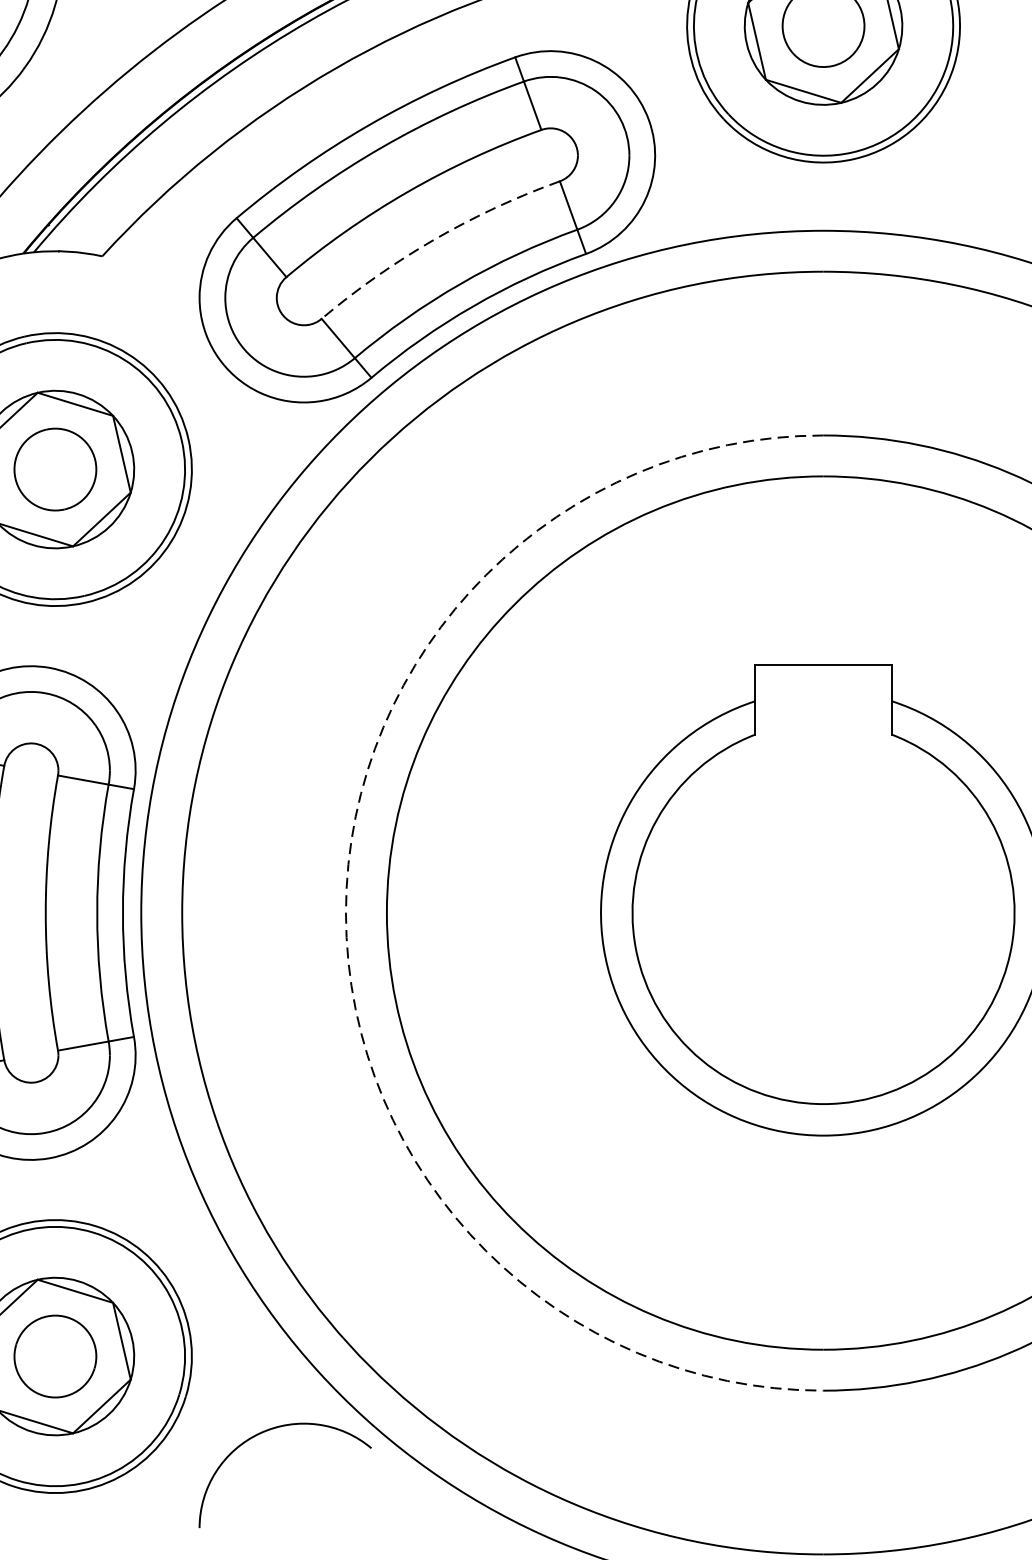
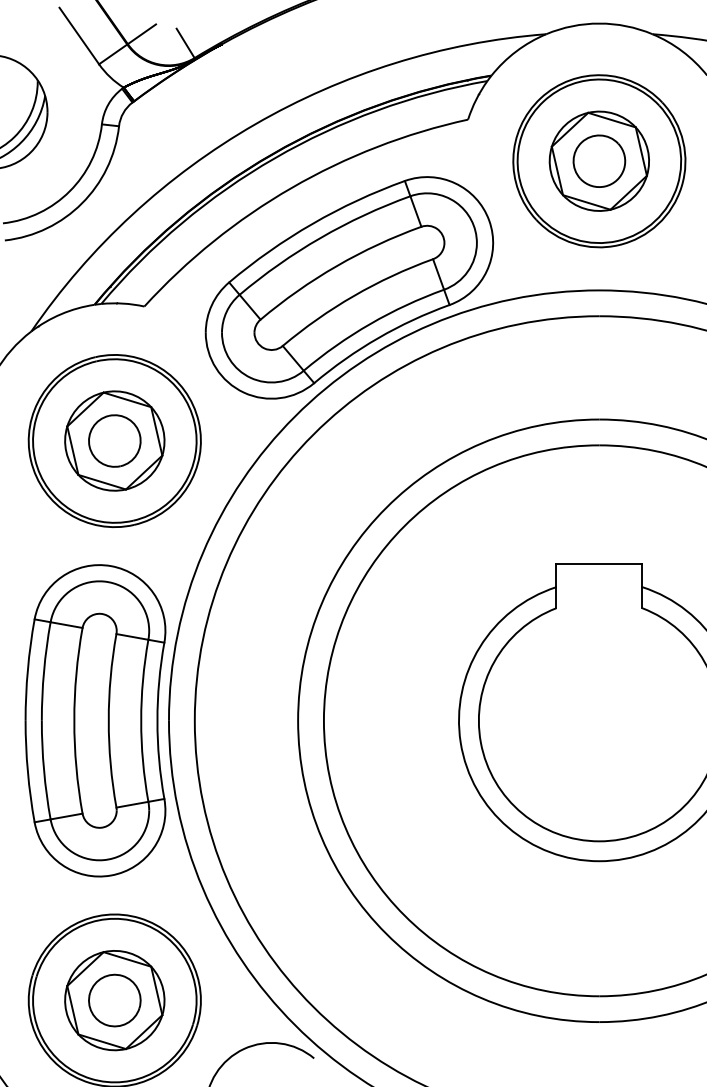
arc: (435, 238) -> (354, 295), dashed -> solid
arc: (346, 912) -> (298, 720), dashed -> solid

